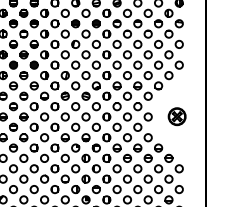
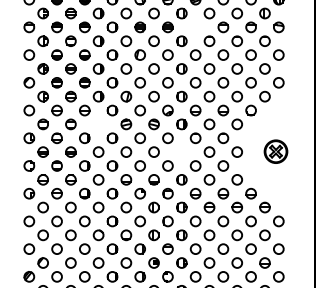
part: (116, 23) -> (195, 27), removed
part: (44, 96) -> (98, 124), removed
part: (106, 116) -> (181, 151), removed

